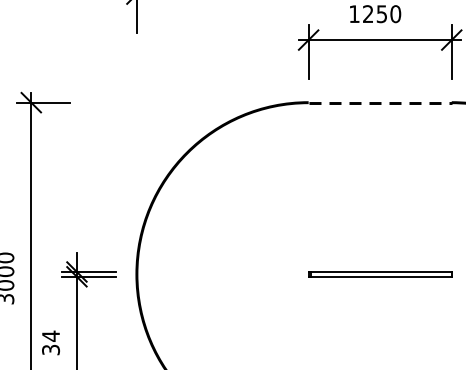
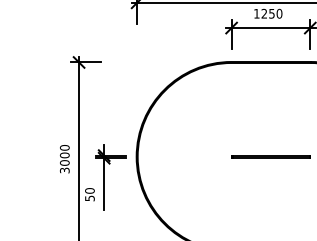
line: (381, 102) -> (271, 62), dashed -> solid
text: (50, 340) -> (89, 193), 34 -> 50

